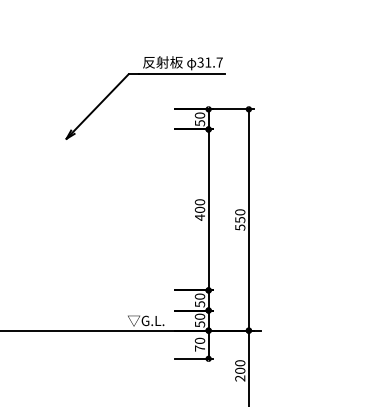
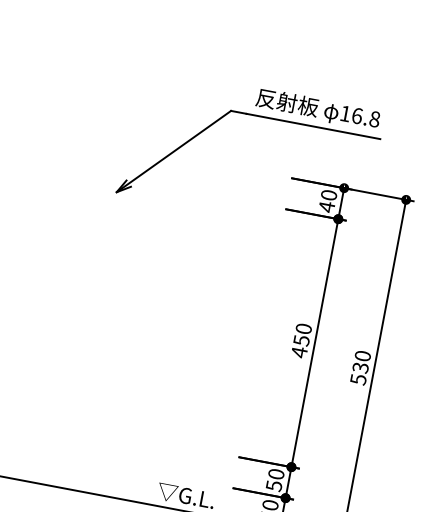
text: (209, 62) -> (359, 116), 31.7 -> 16.8
text: (200, 122) -> (327, 206), 50 -> 40
text: (199, 209) -> (300, 339), 400 -> 450
text: (239, 219) -> (359, 366), 550 -> 530

